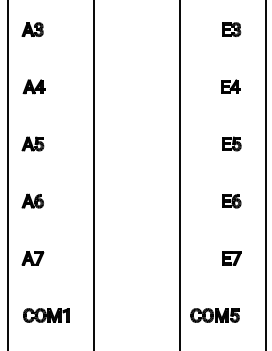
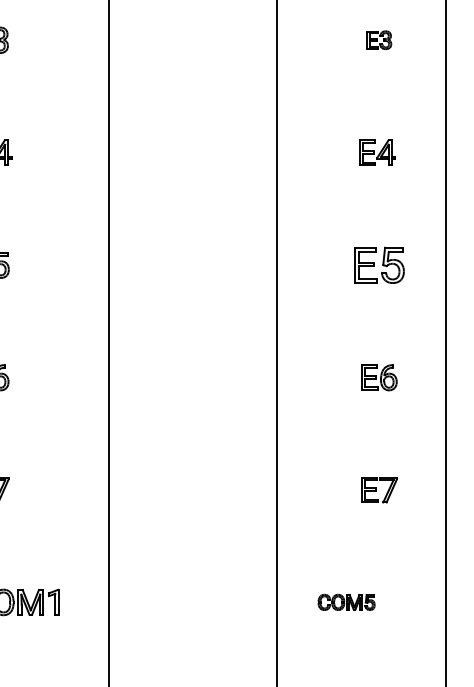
part: (231, 29) -> (378, 40), size x0.7
part: (231, 143) -> (378, 264), size x1.4
part: (214, 315) -> (345, 602), size x0.6

